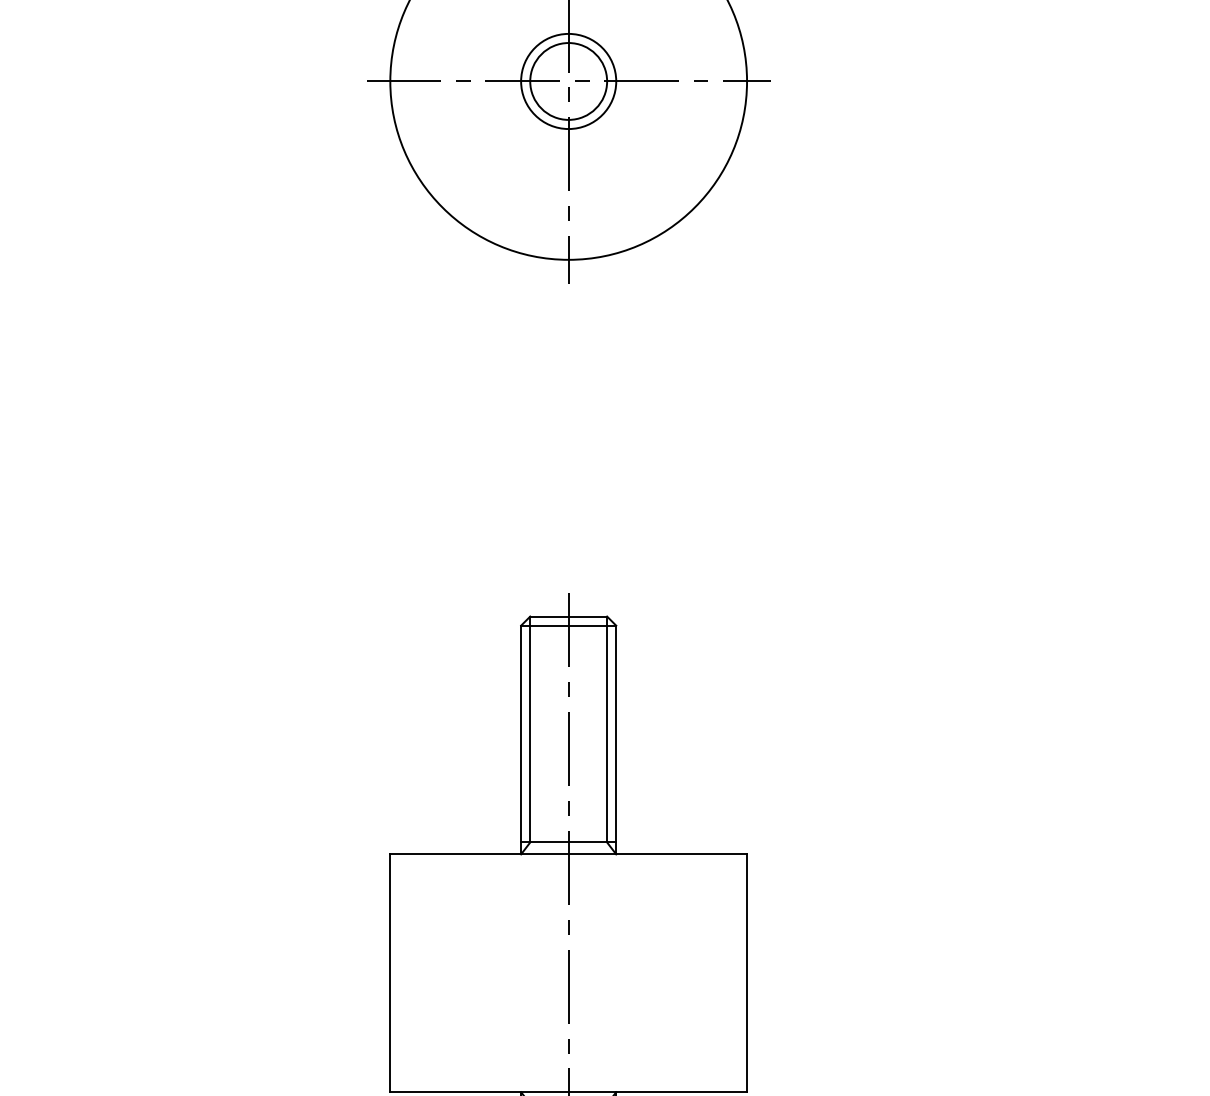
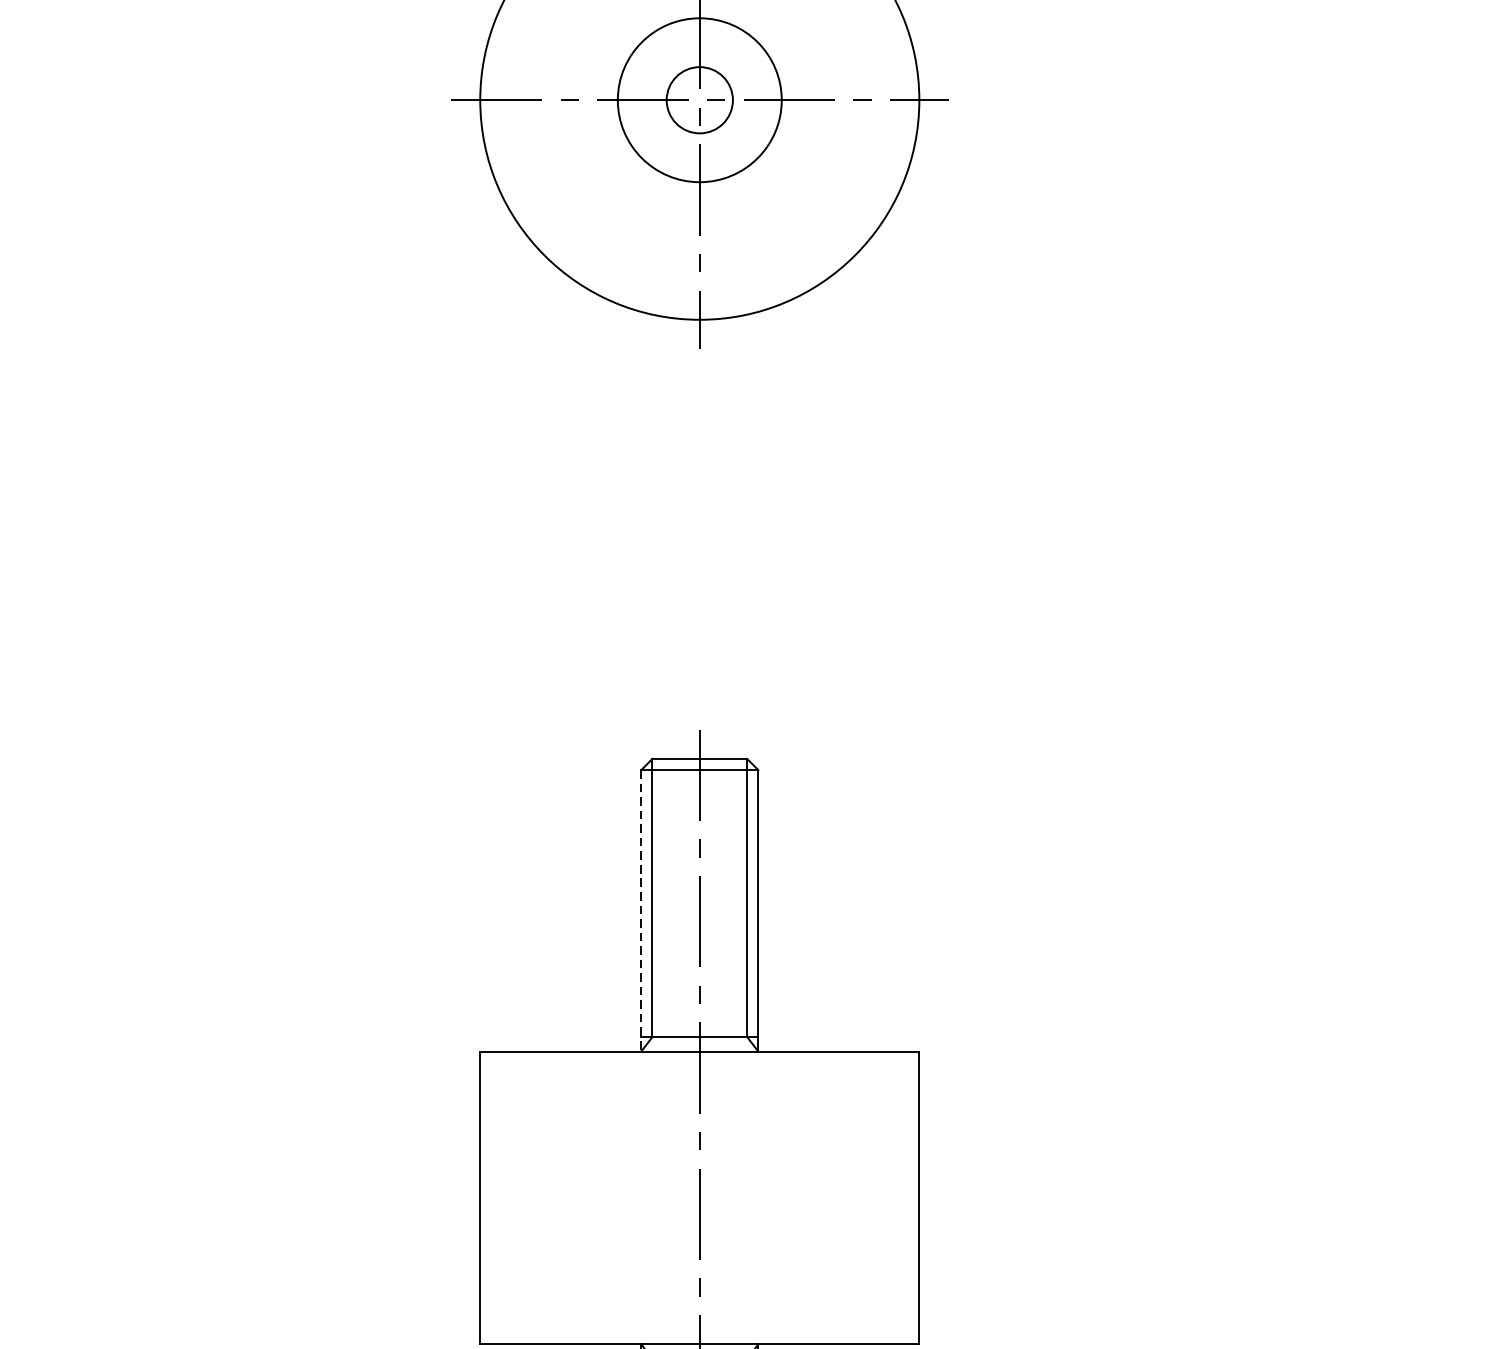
circle: (568, 81) -> (699, 100), size x0.7
circle: (568, 81) -> (699, 100), size x1.4
line: (521, 740) -> (641, 911), solid -> dashed

